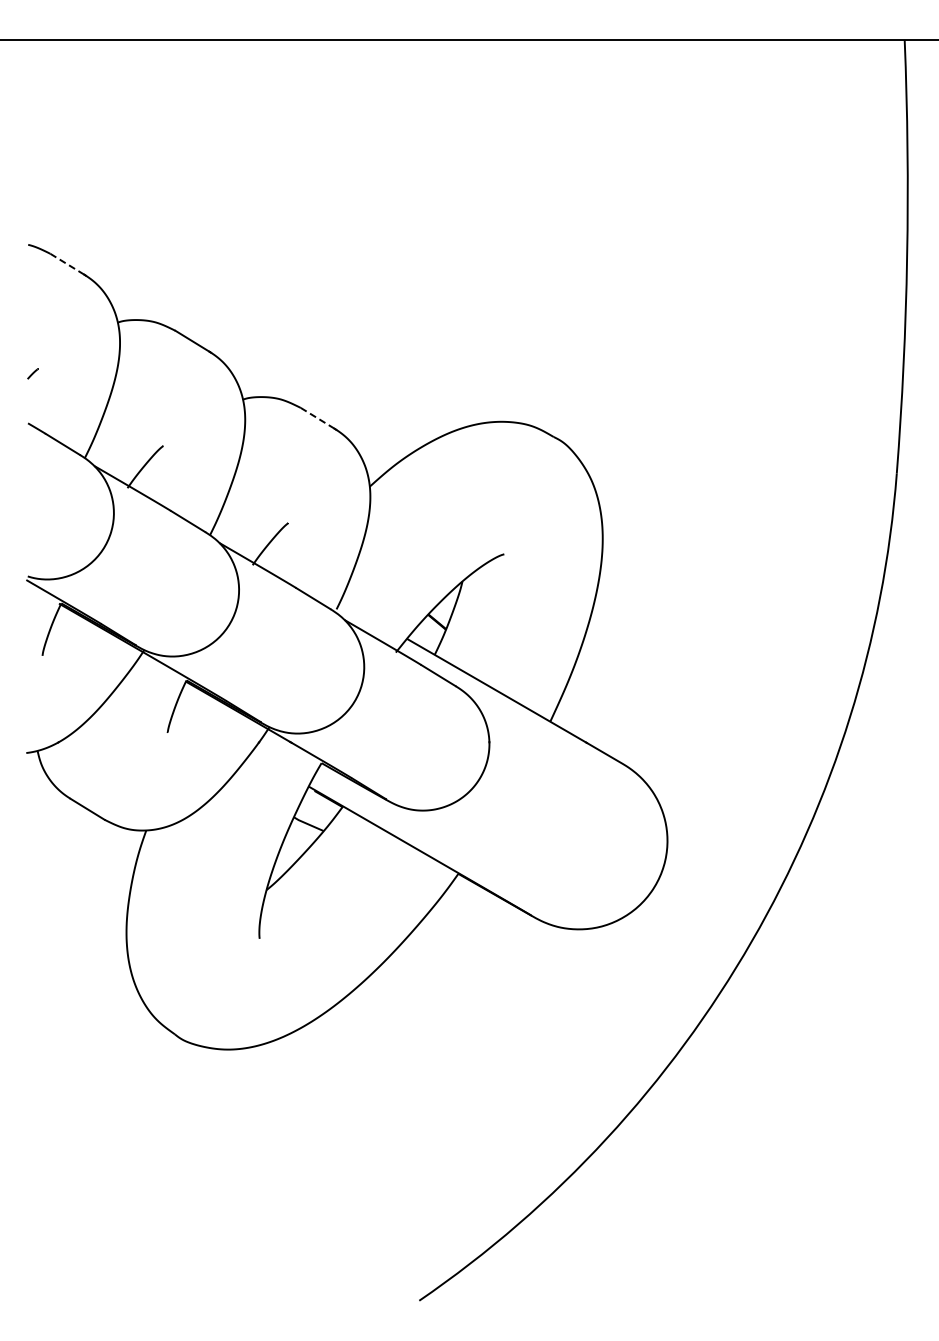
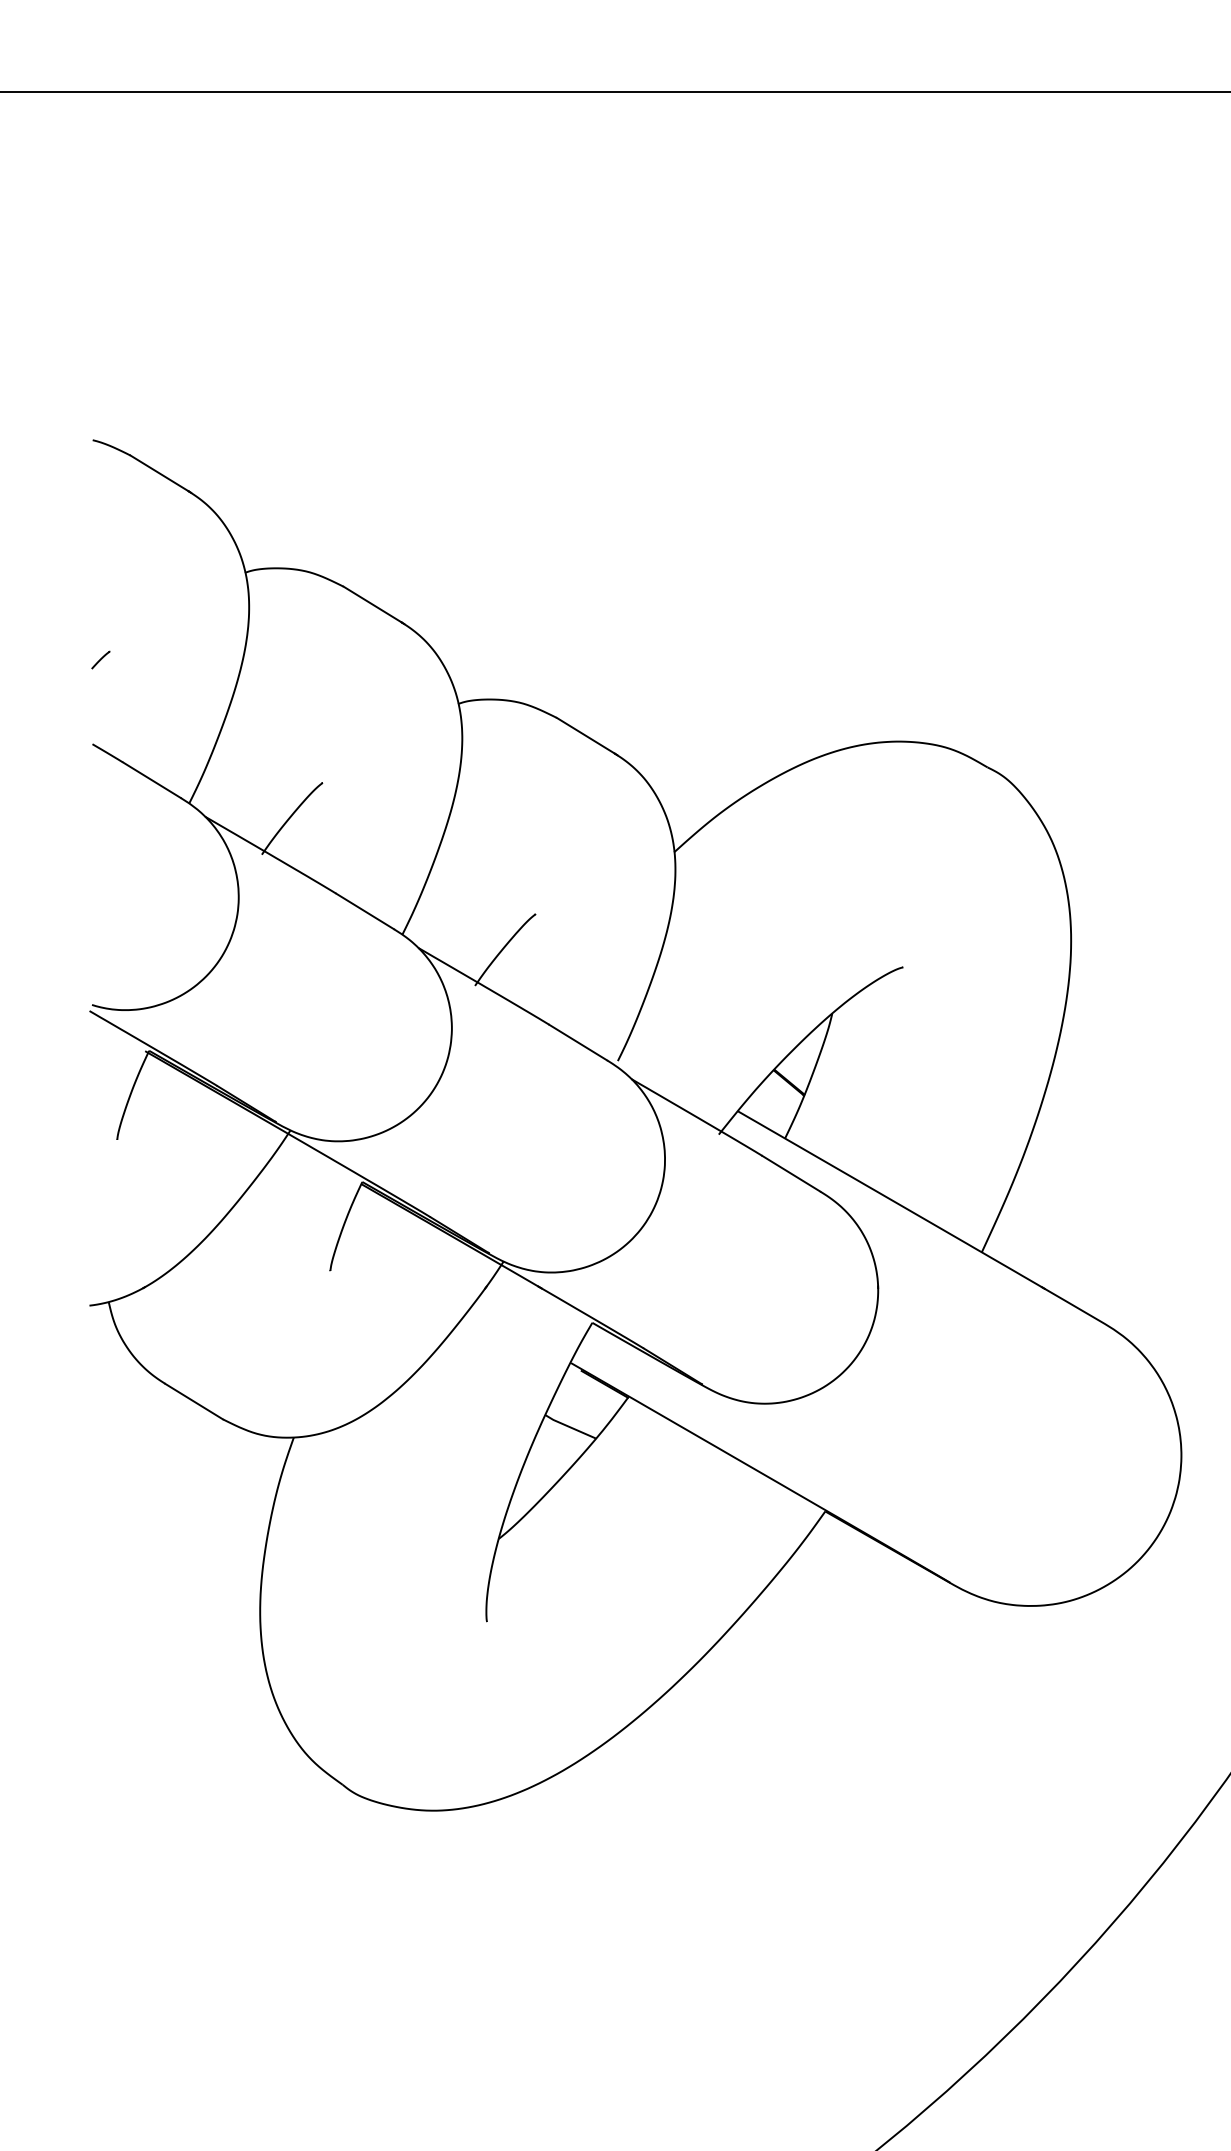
line: (67, 264) -> (159, 473), dashed -> solid
line: (317, 418) -> (585, 735), dashed -> solid

